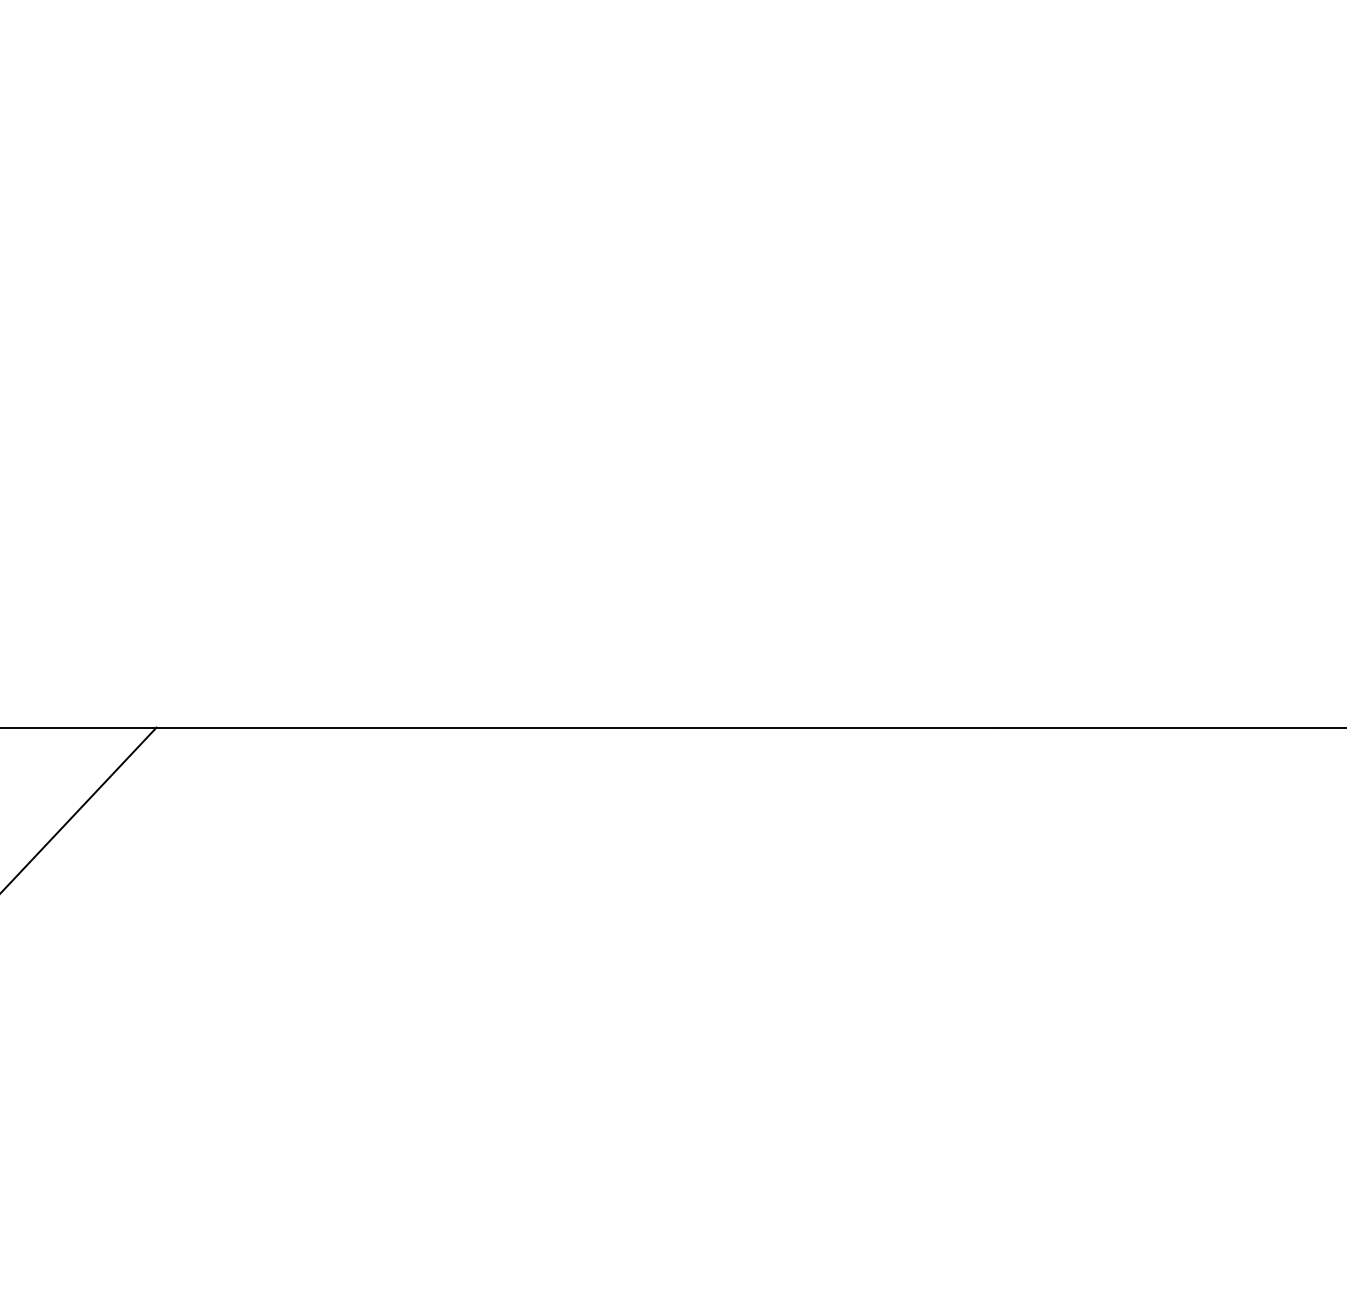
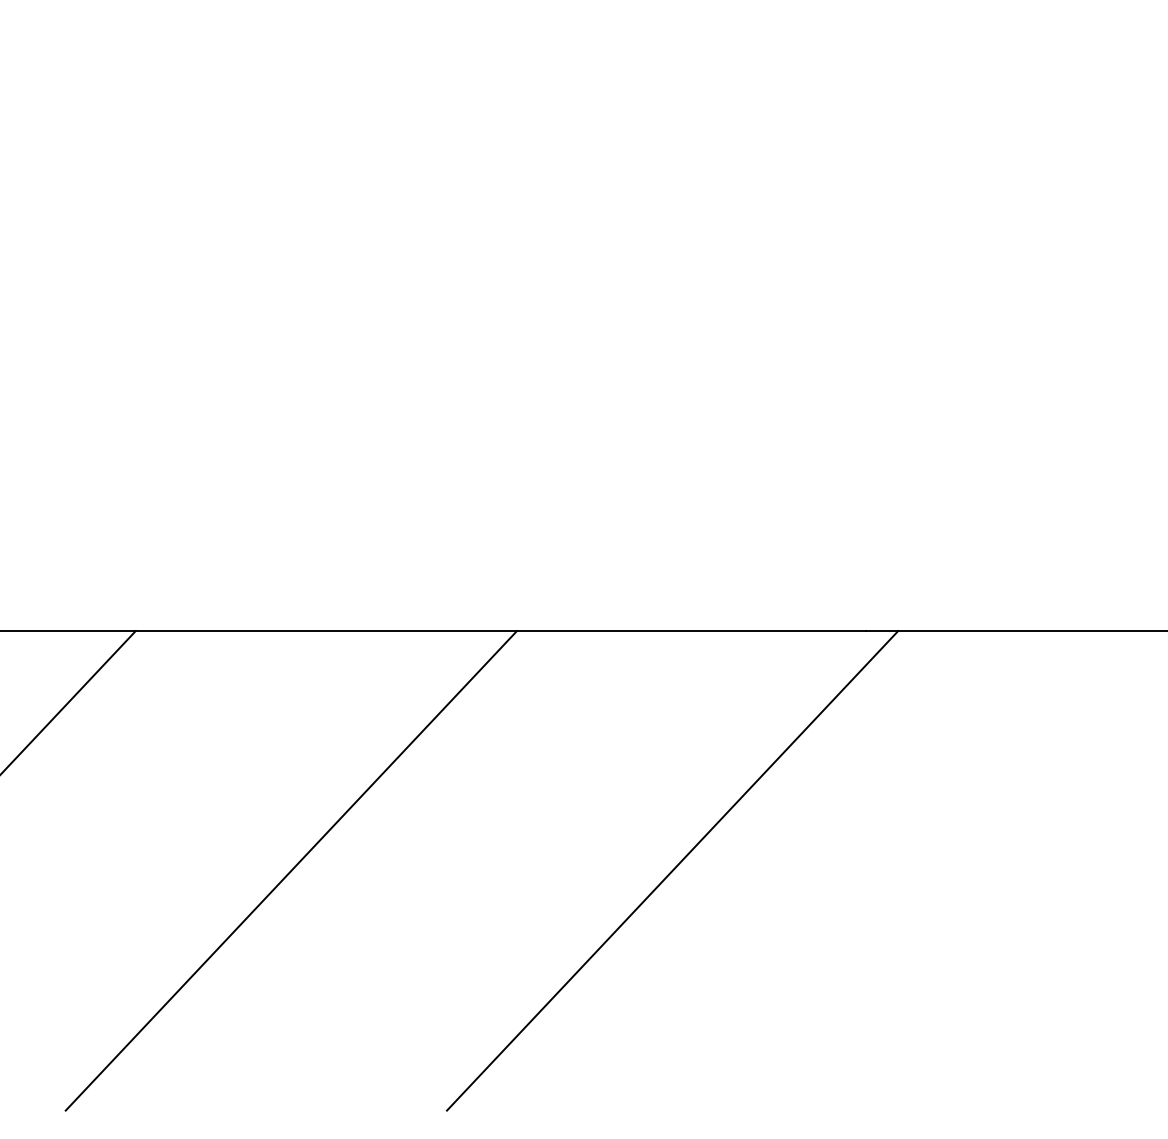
line: (335, 1003) -> (290, 870), added
line: (775, 1003) -> (672, 870), added

